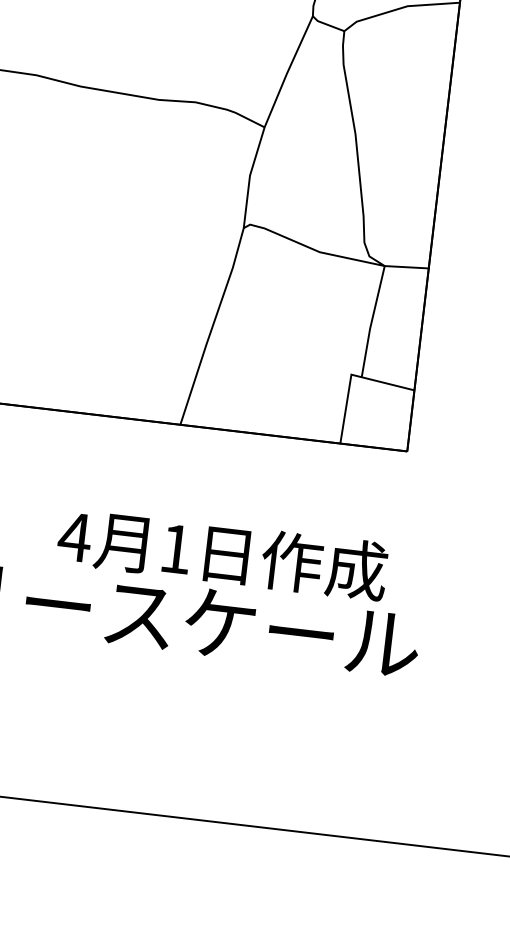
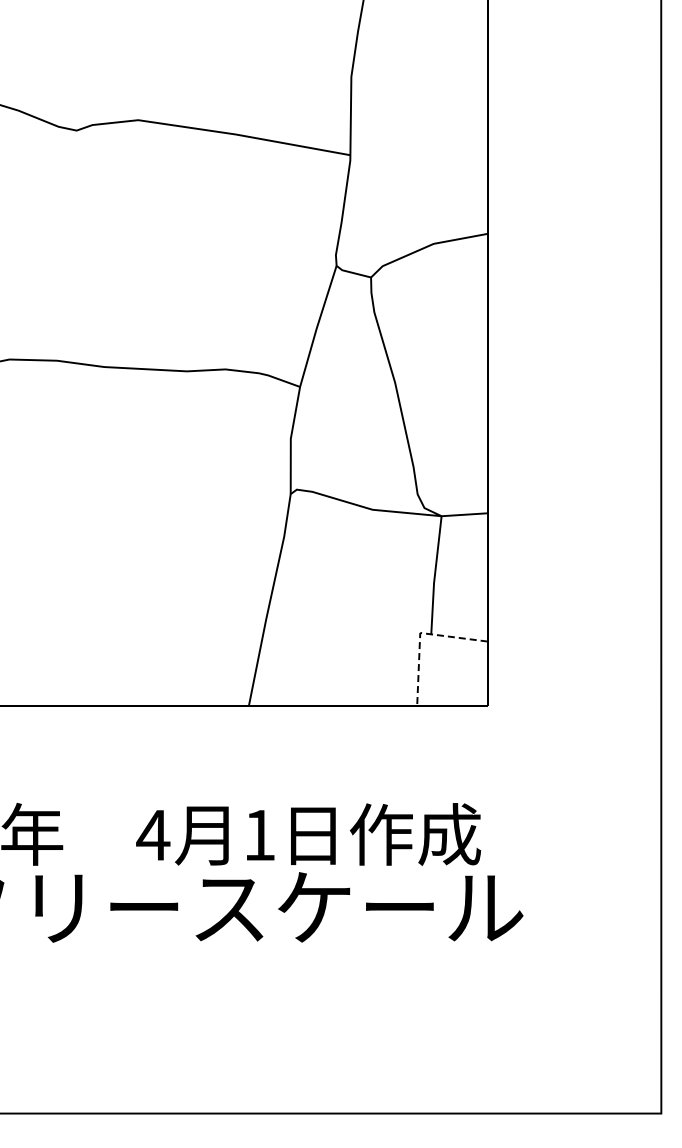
line: (351, 376) -> (420, 634), solid -> dashed

